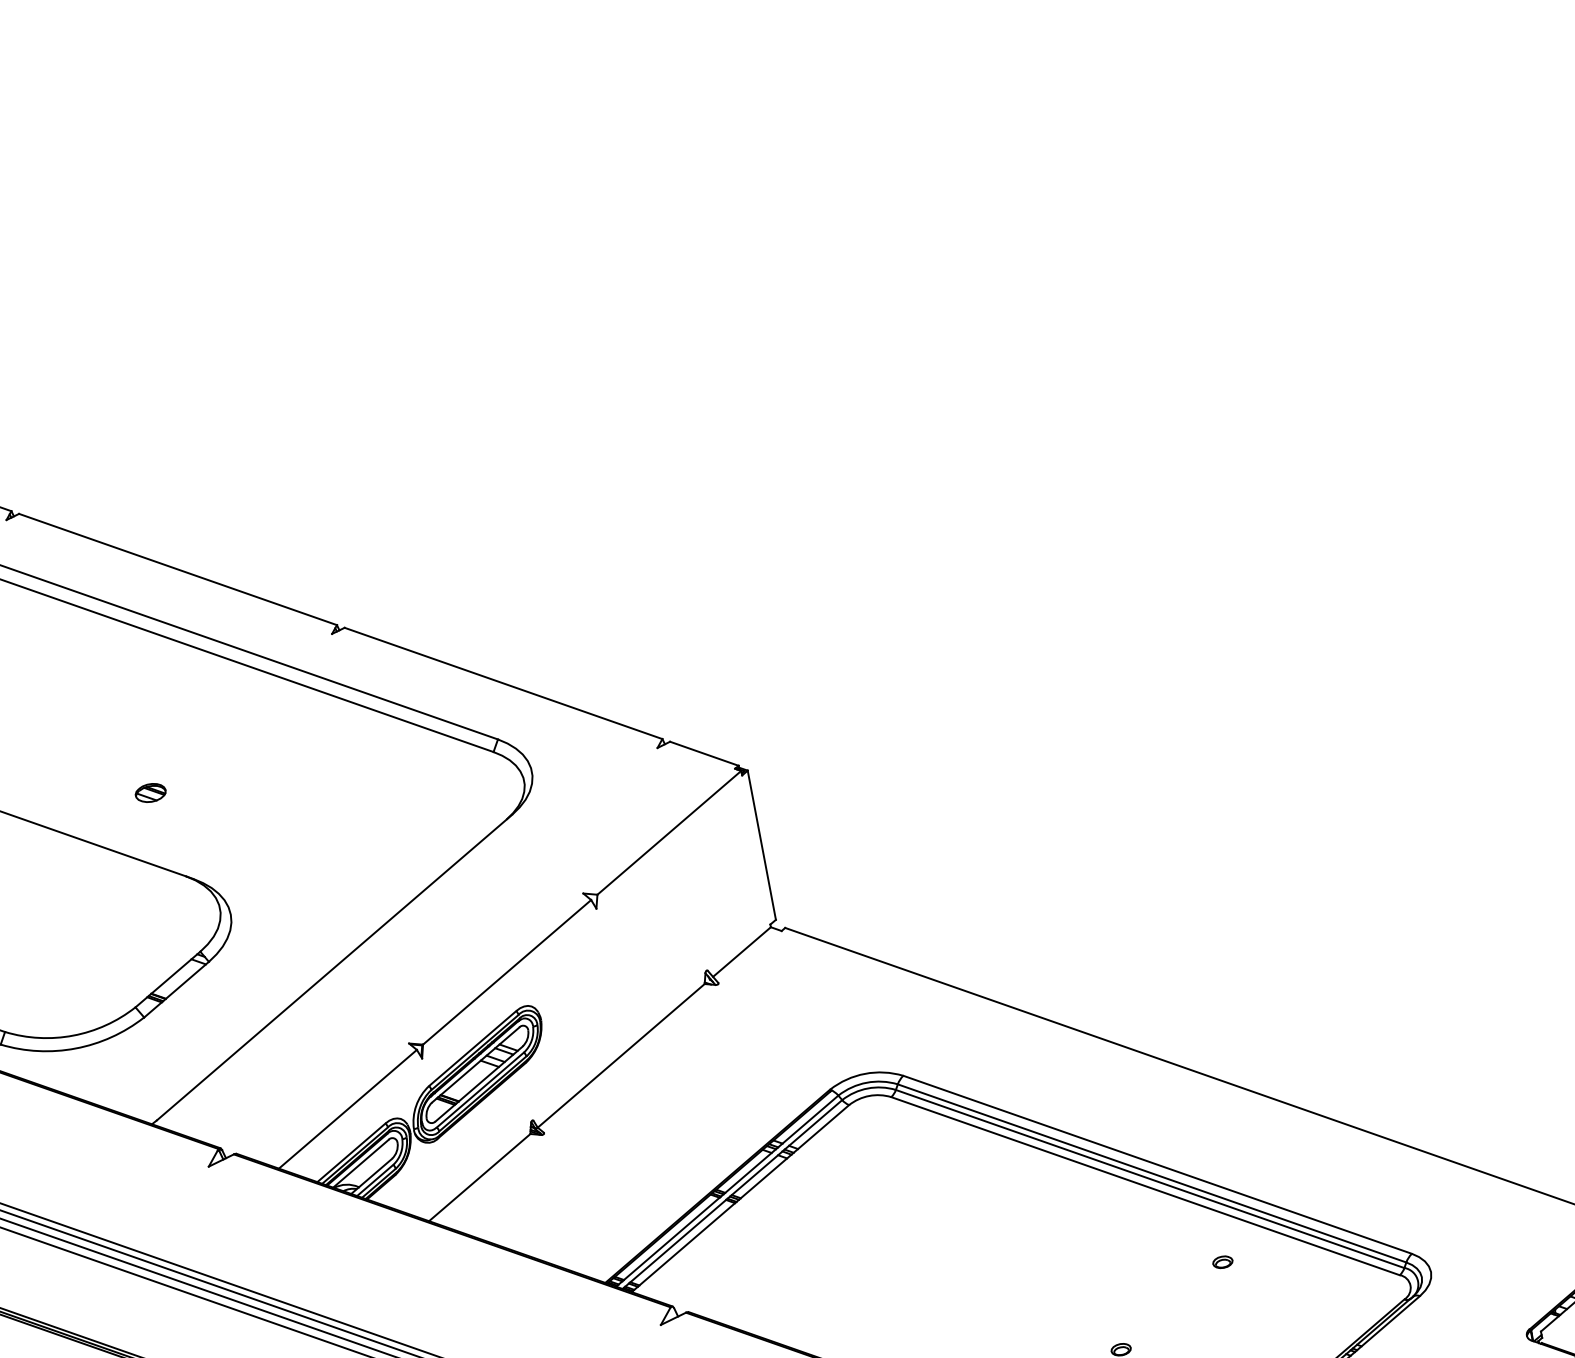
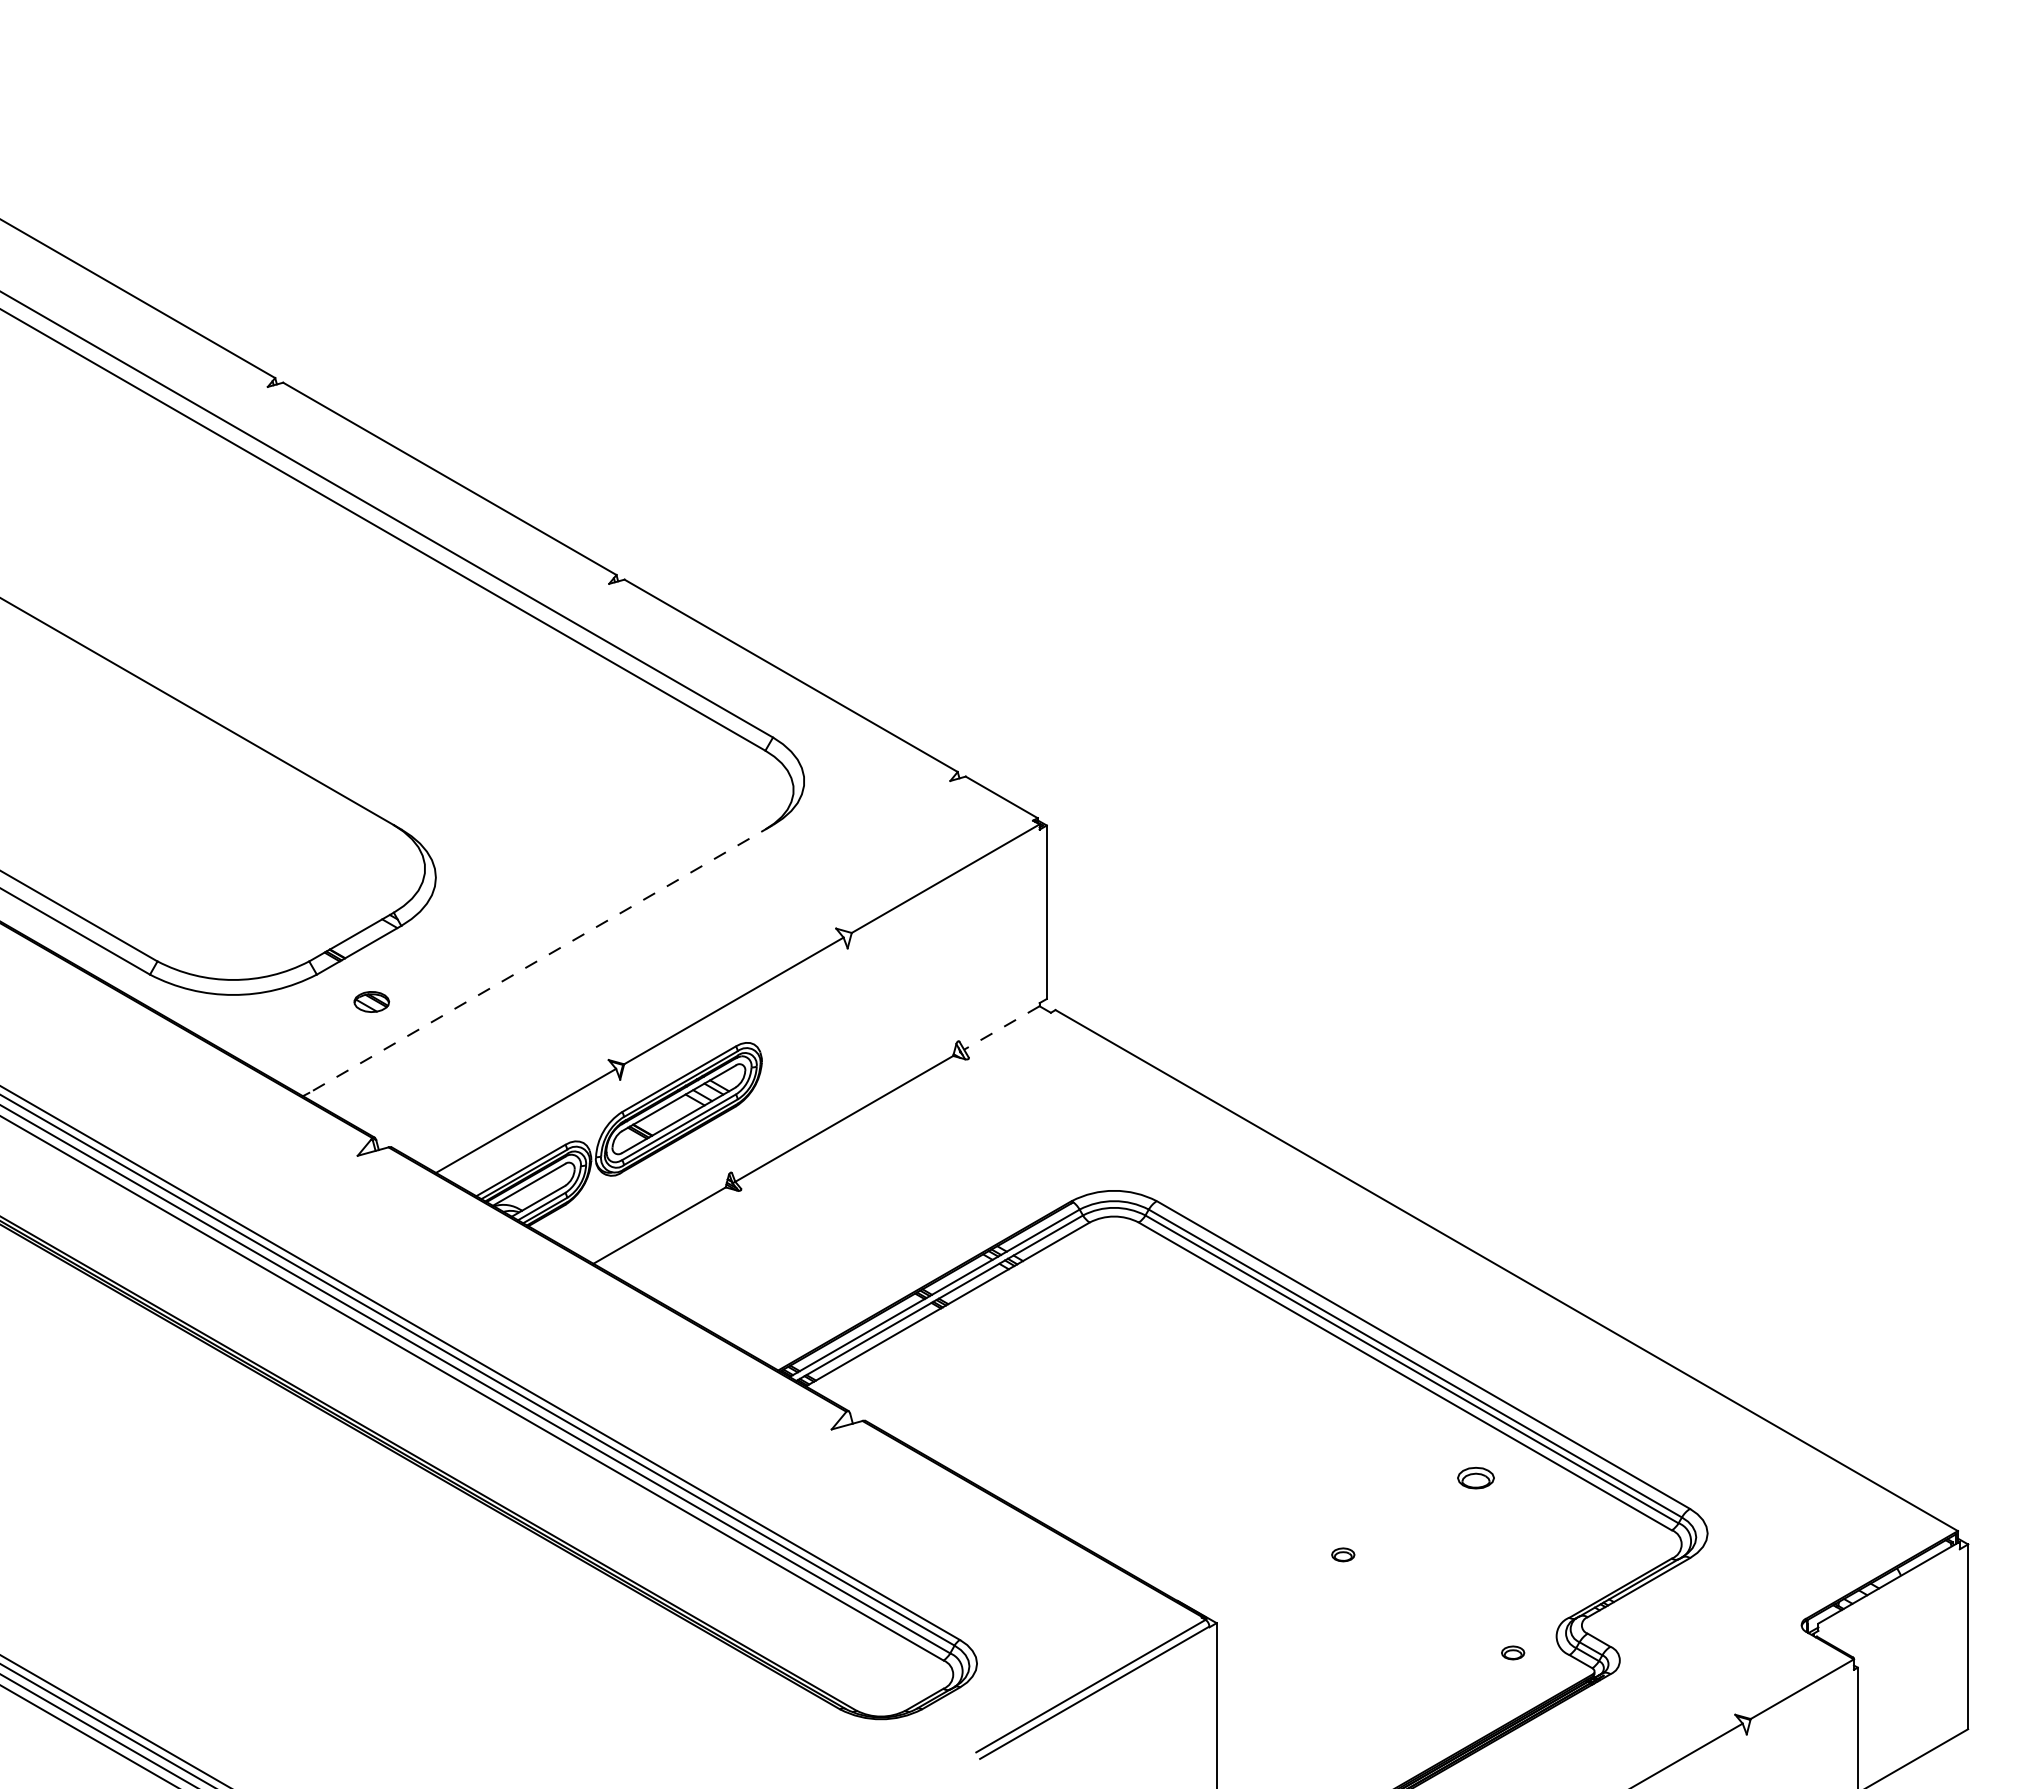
part: (150, 792) -> (371, 1001), moved
line: (741, 951) -> (1001, 1027), solid -> dashed
line: (334, 967) -> (541, 959), solid -> dashed
part: (1222, 1262) -> (1475, 1478), size x1.6

